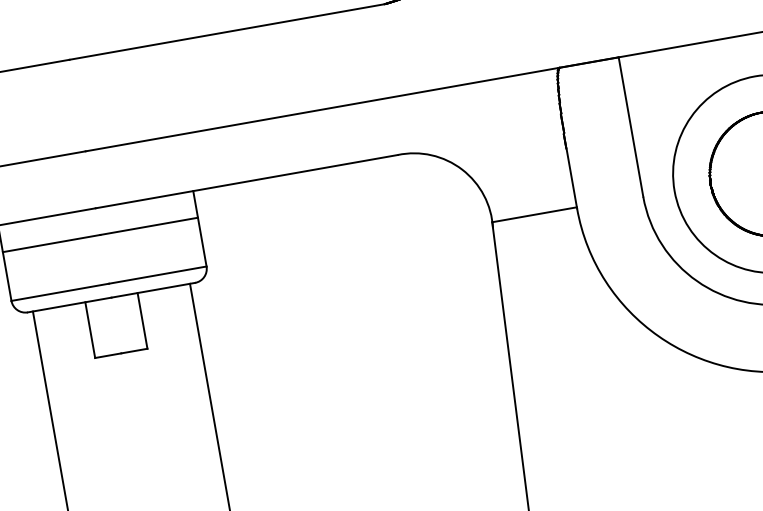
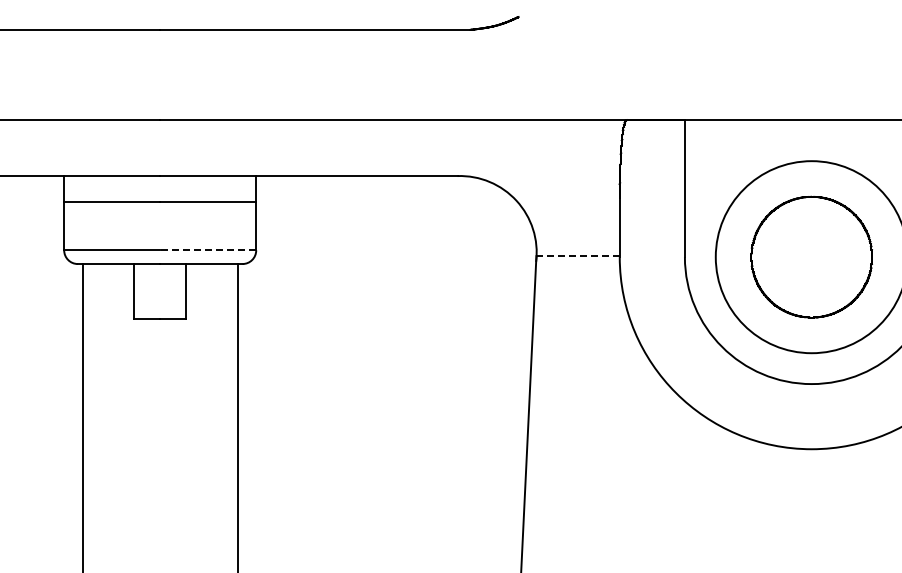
line: (535, 215) -> (578, 256), solid -> dashed
line: (157, 275) -> (207, 250), solid -> dashed

